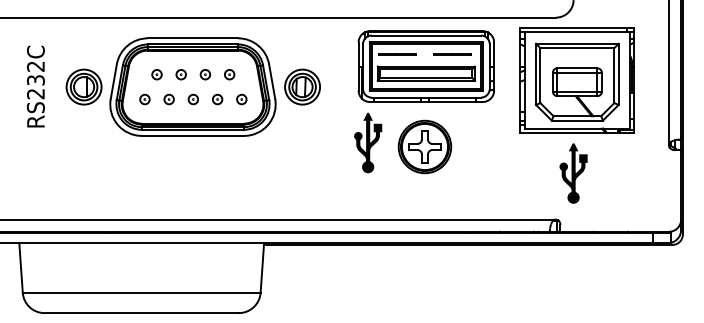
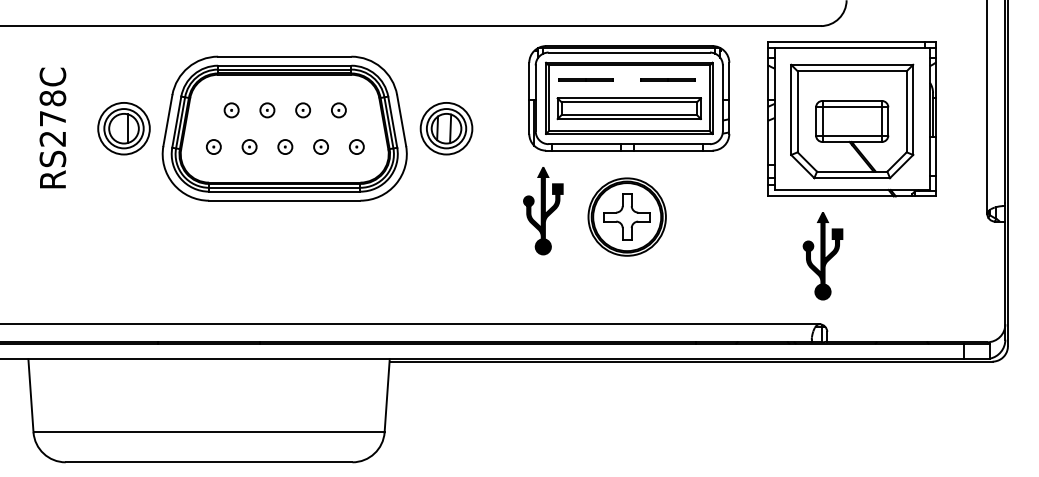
text: (35, 73) -> (52, 108), RS232C -> RS278C
part: (573, 173) -> (822, 256), moved

